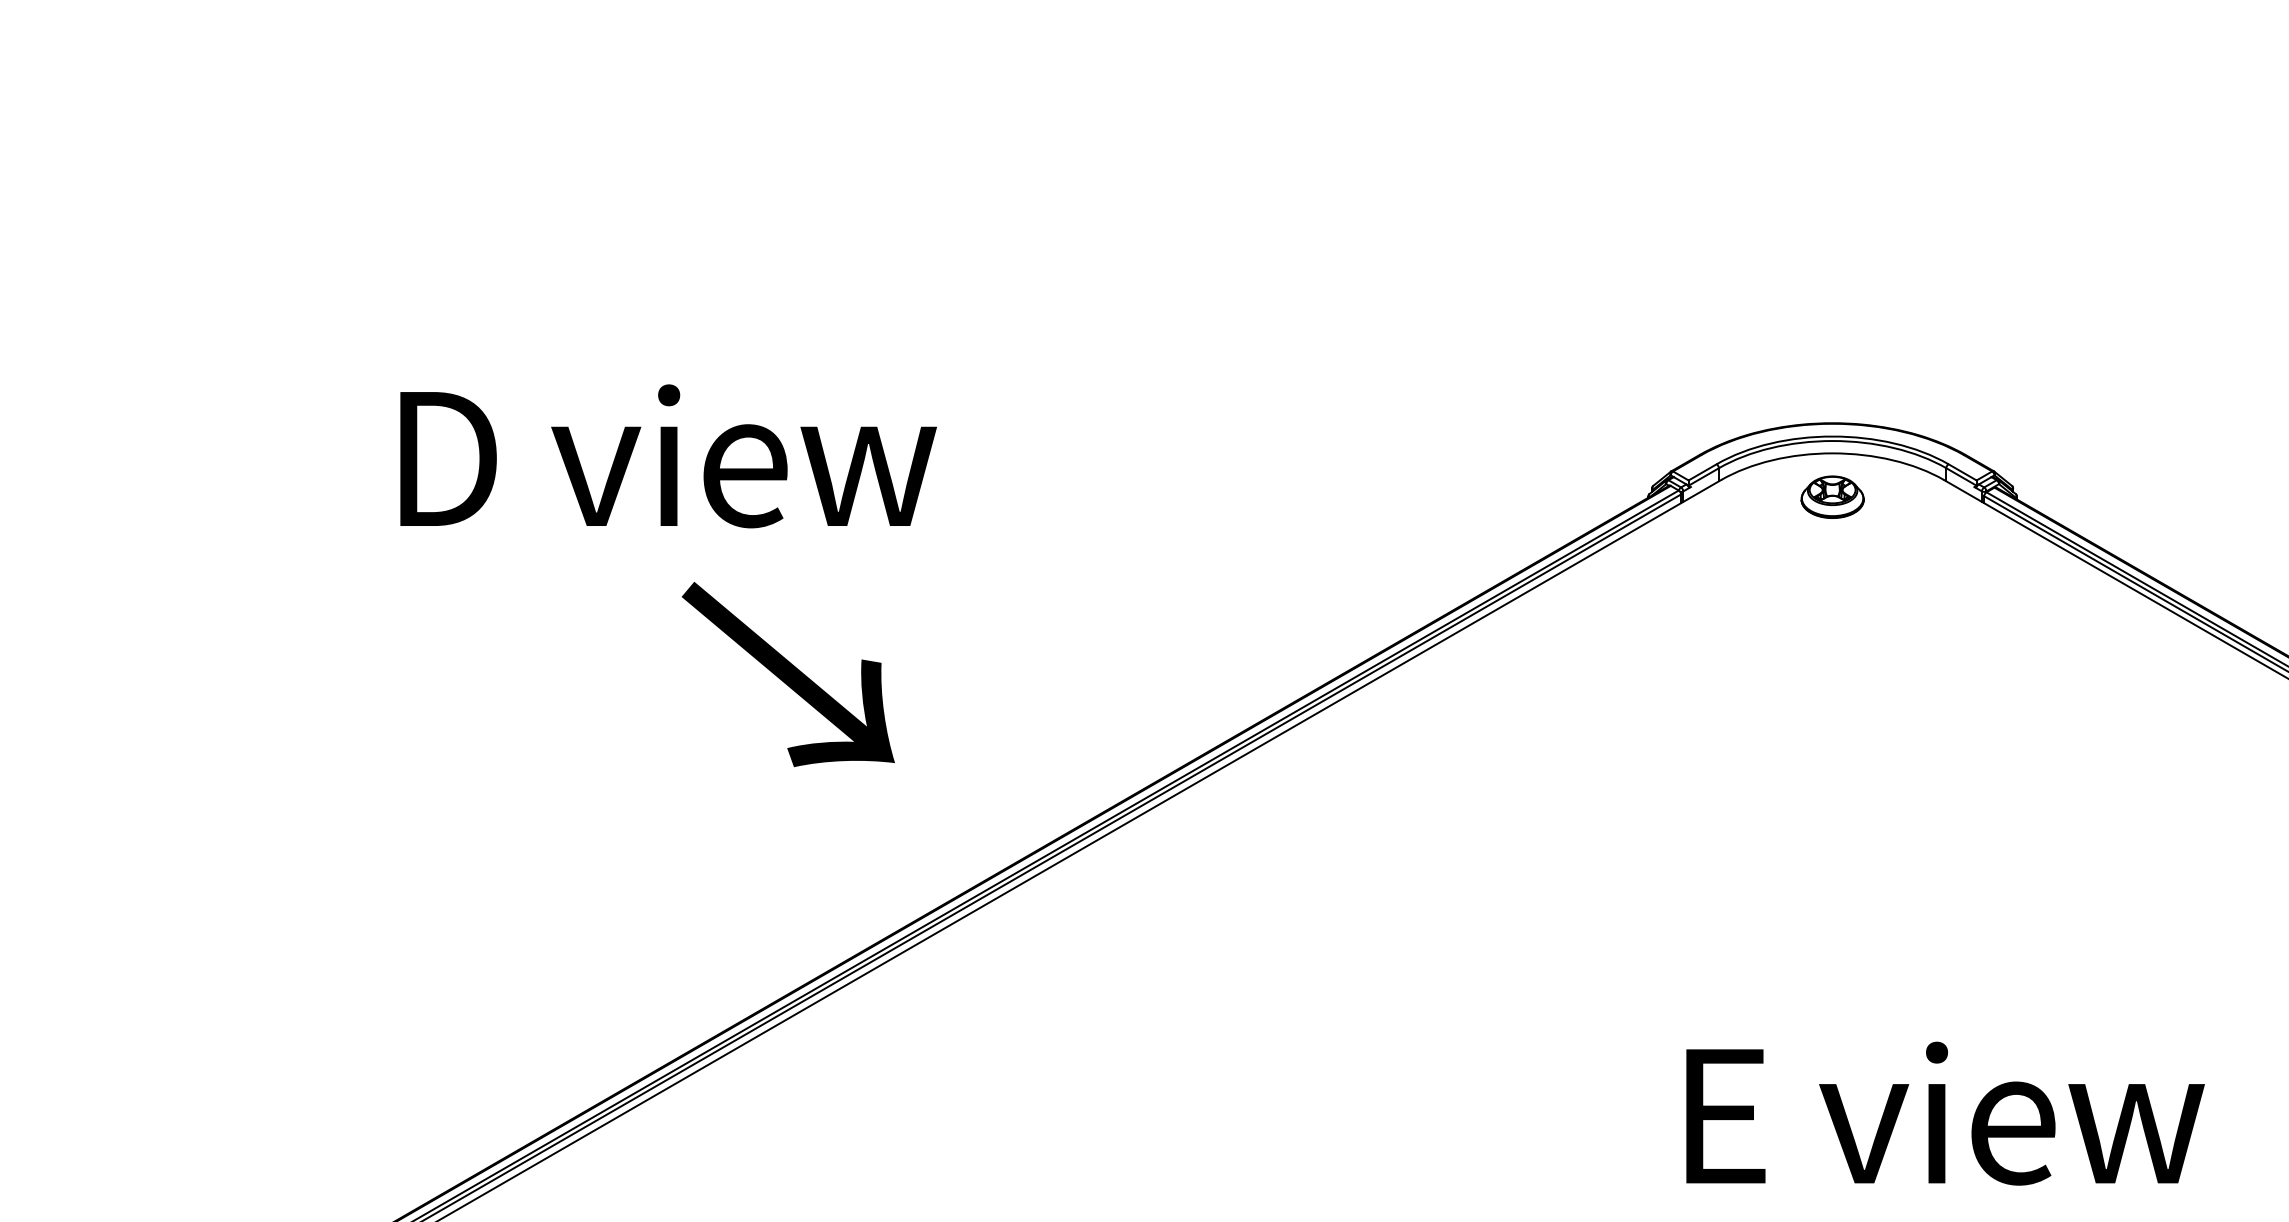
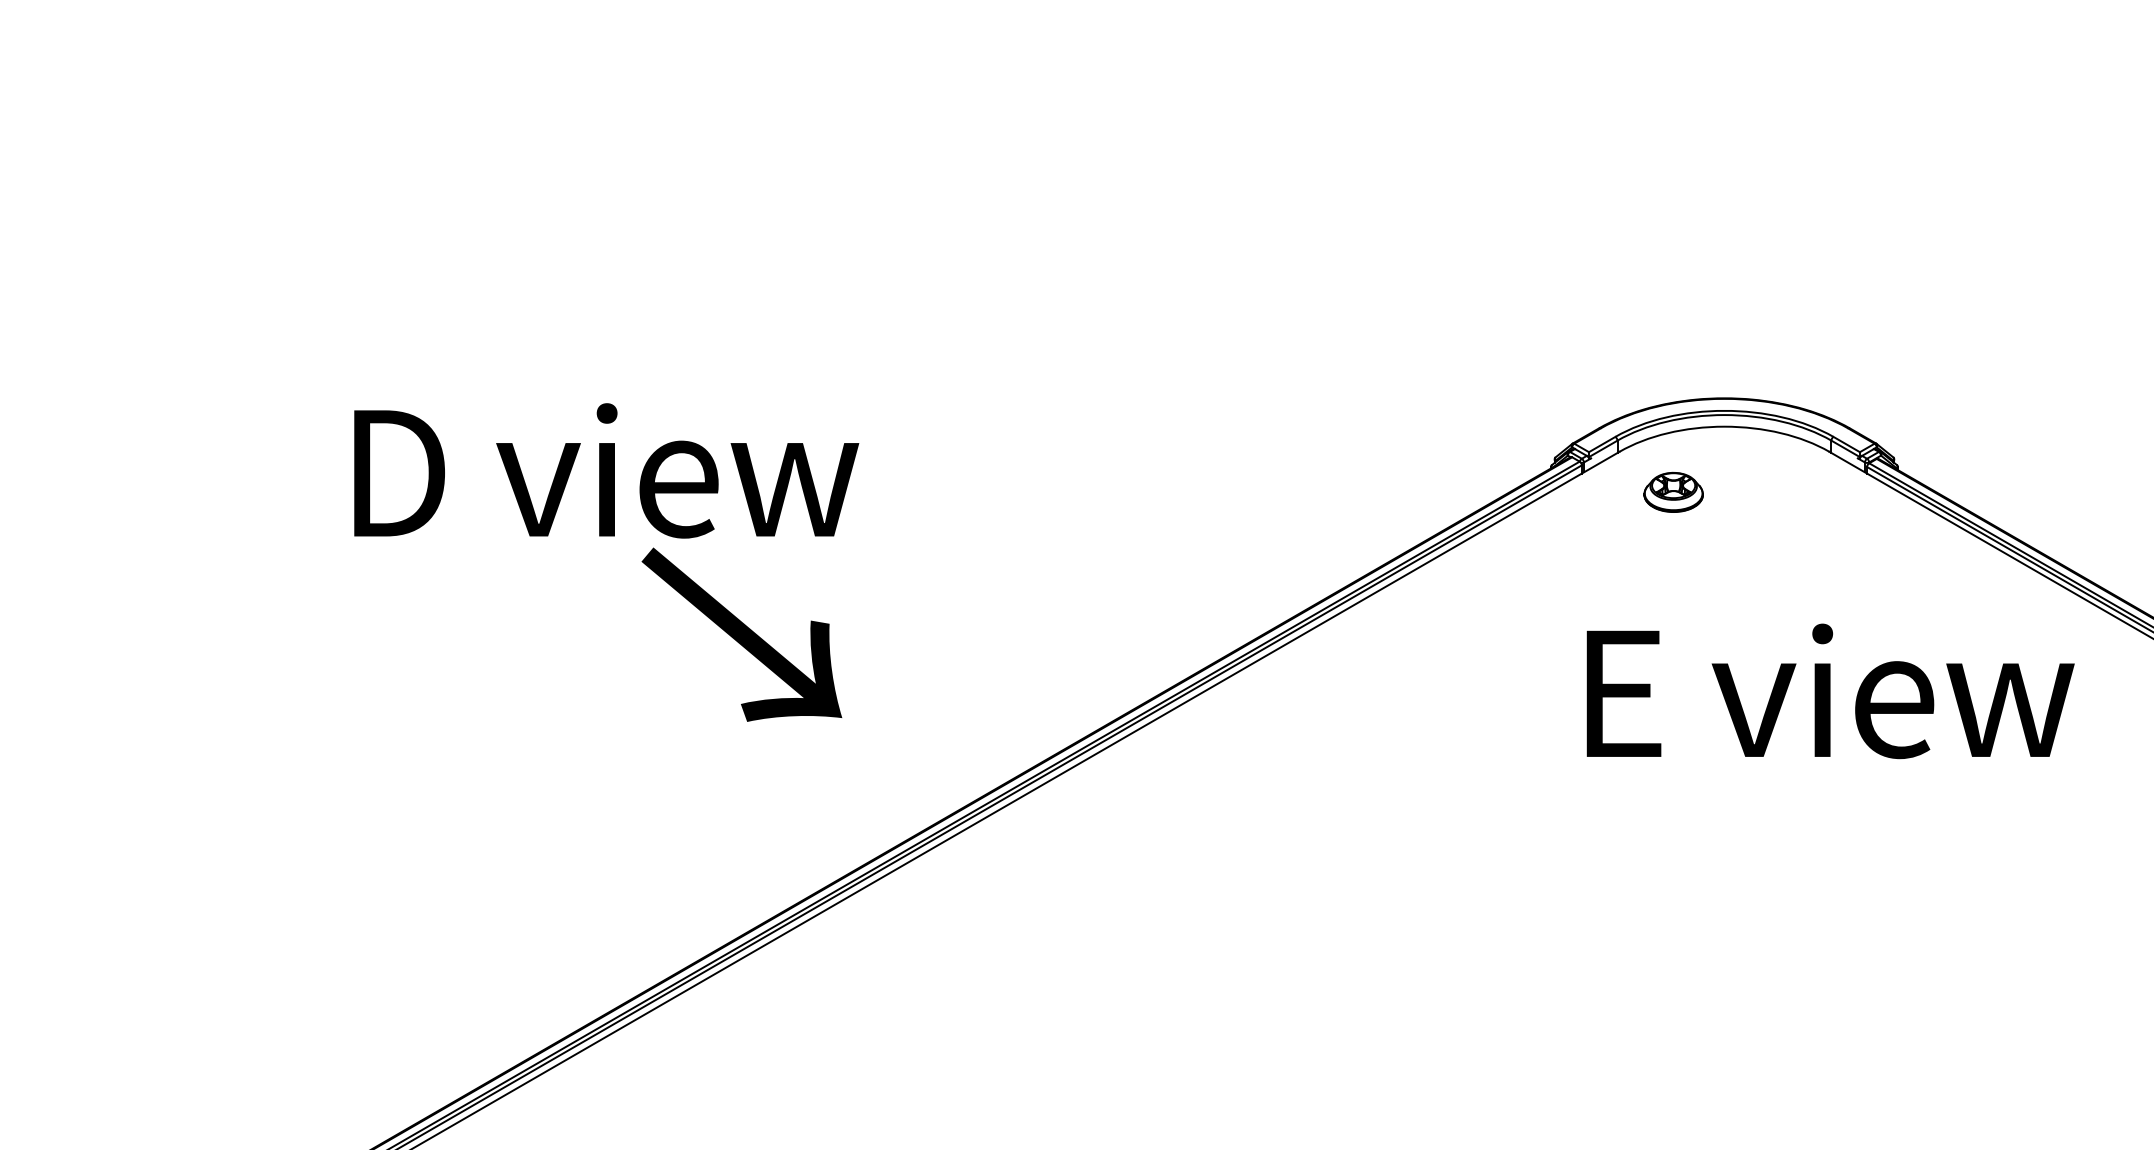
text: (668, 456) -> (606, 471), moved
part: (1832, 496) -> (1673, 491), moved
text: (1945, 1113) -> (1830, 691), moved

